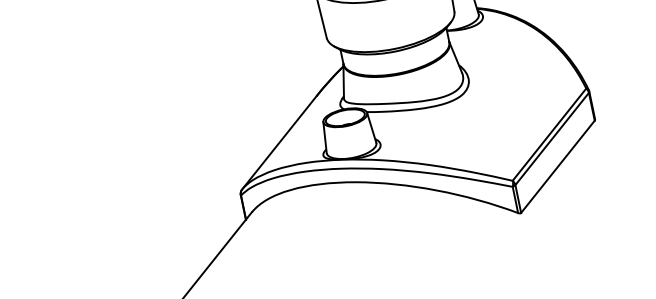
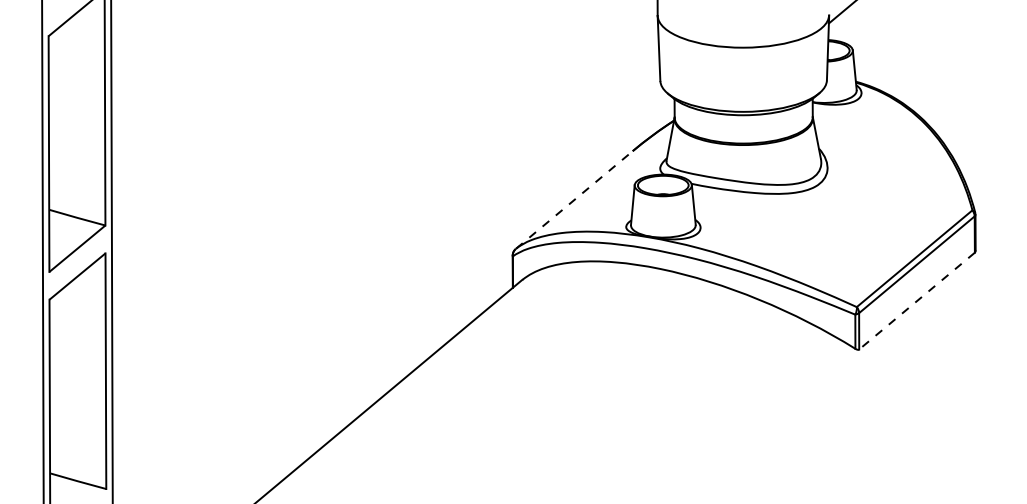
line: (279, 142) -> (574, 199), solid -> dashed
line: (557, 167) -> (916, 301), solid -> dashed

